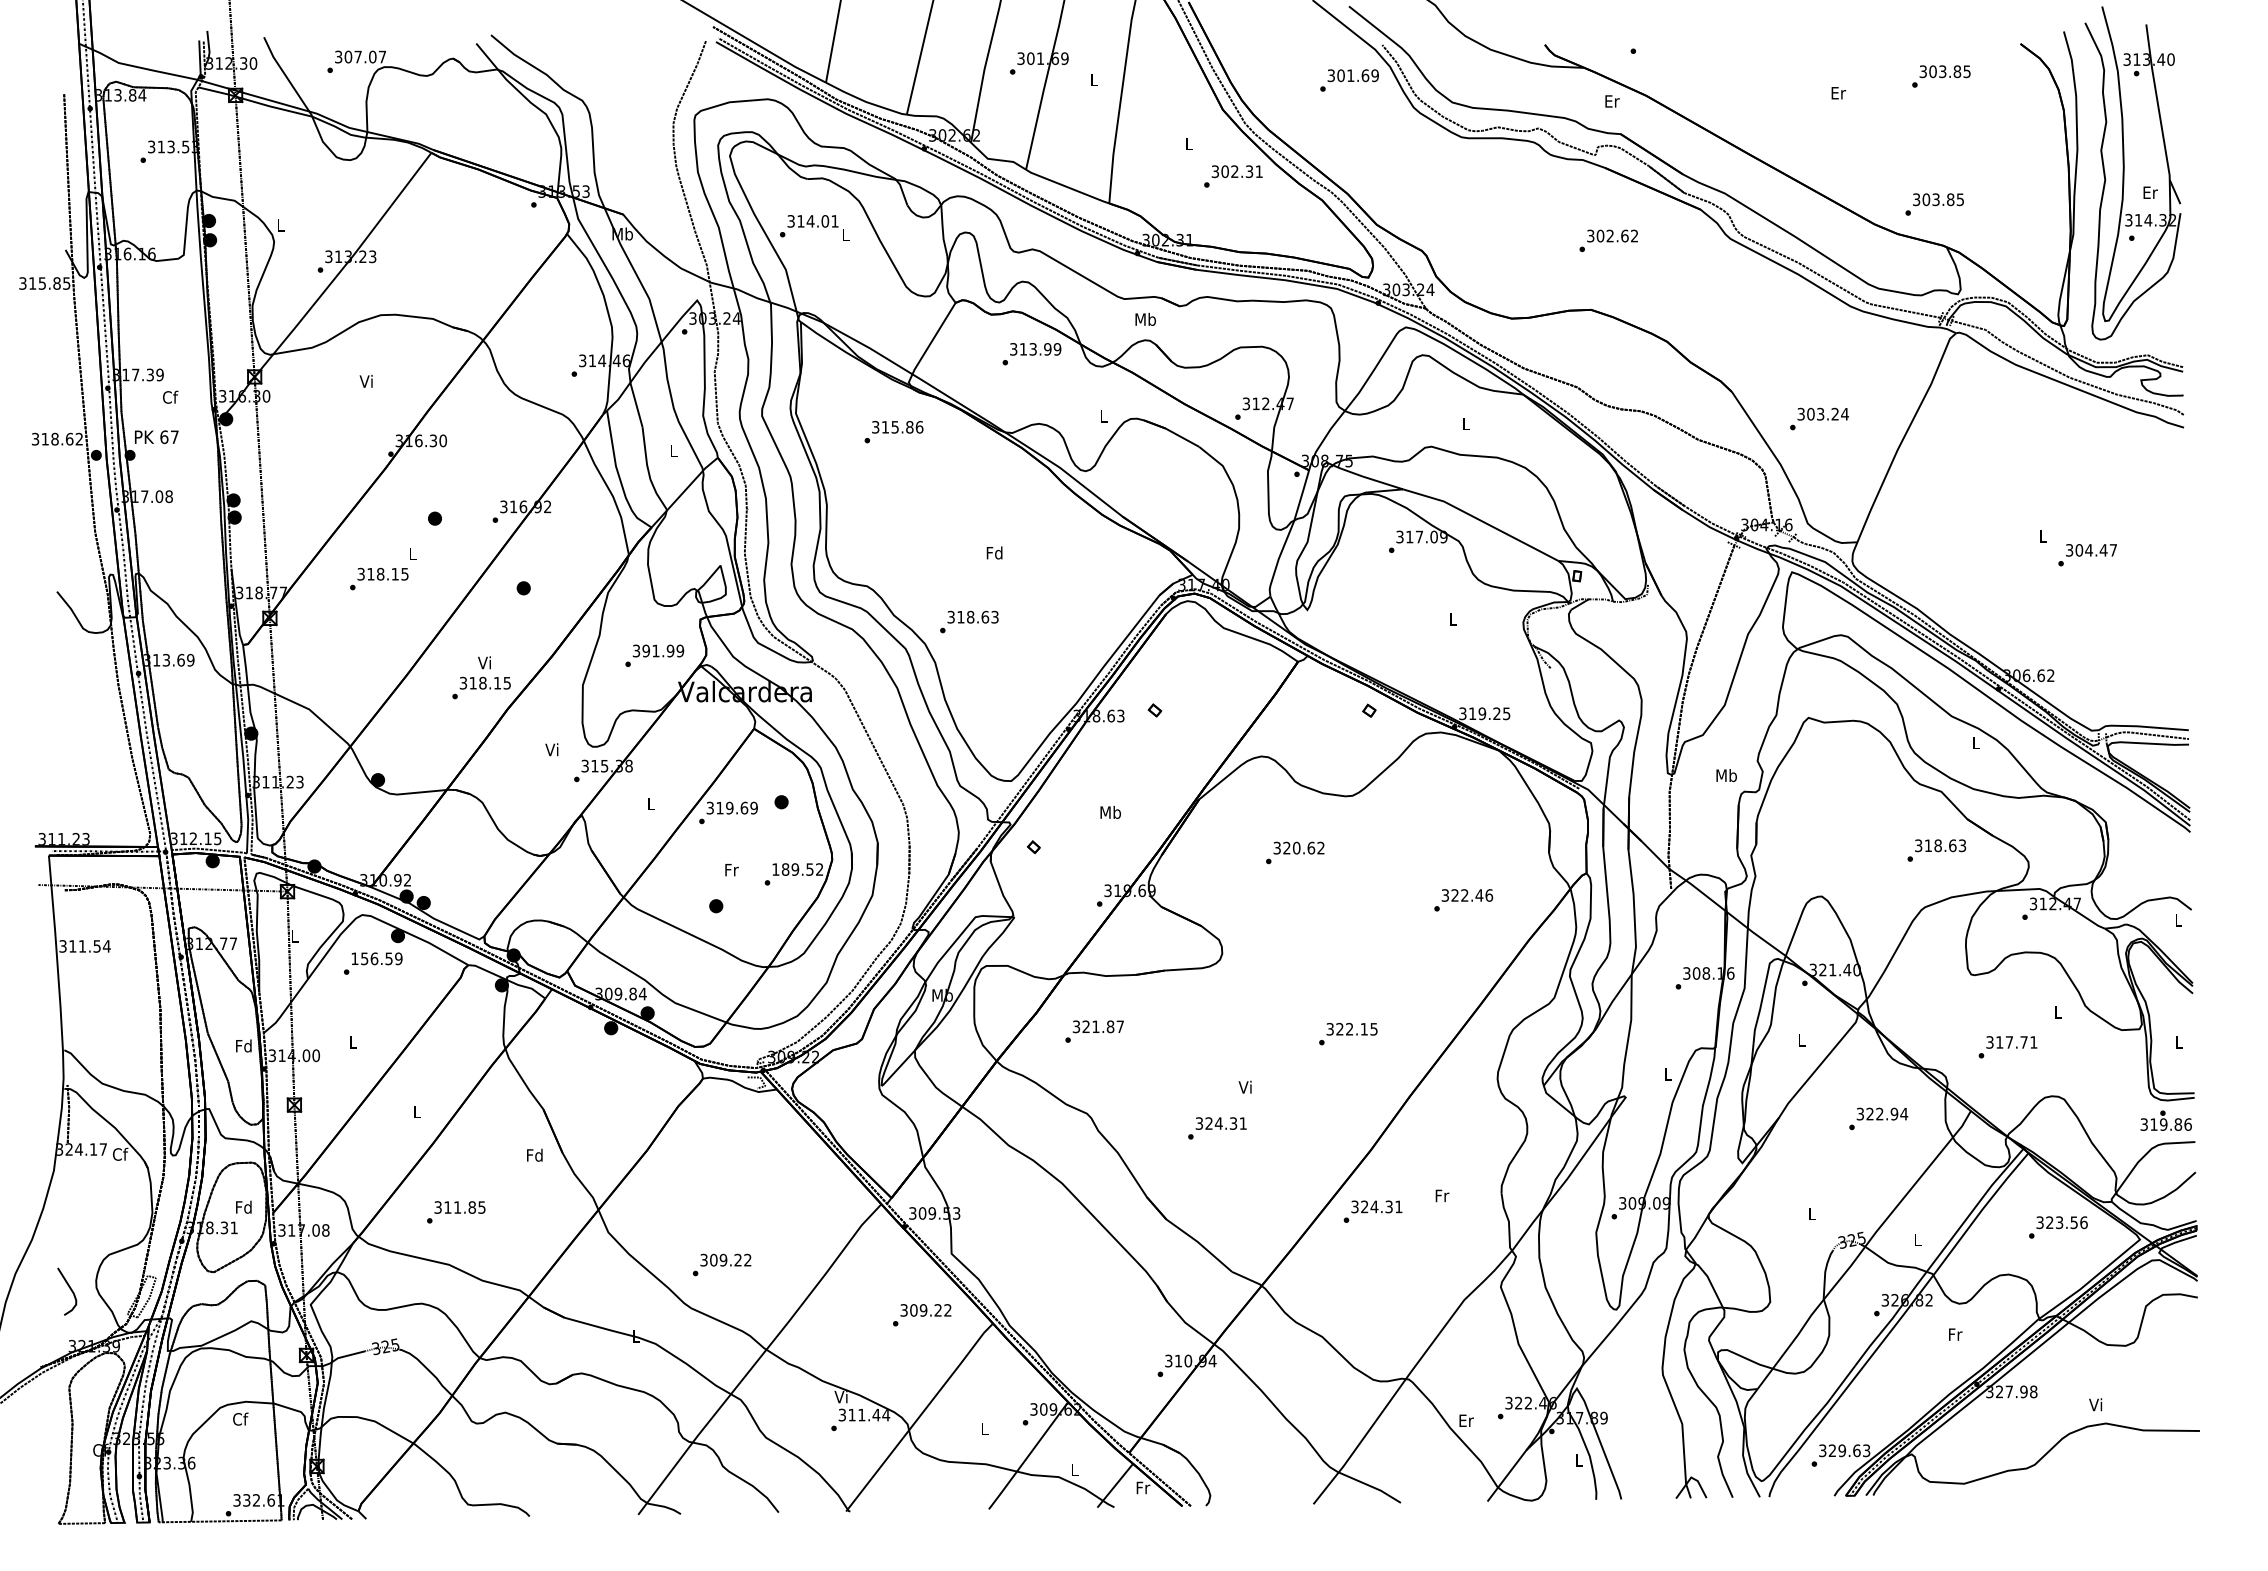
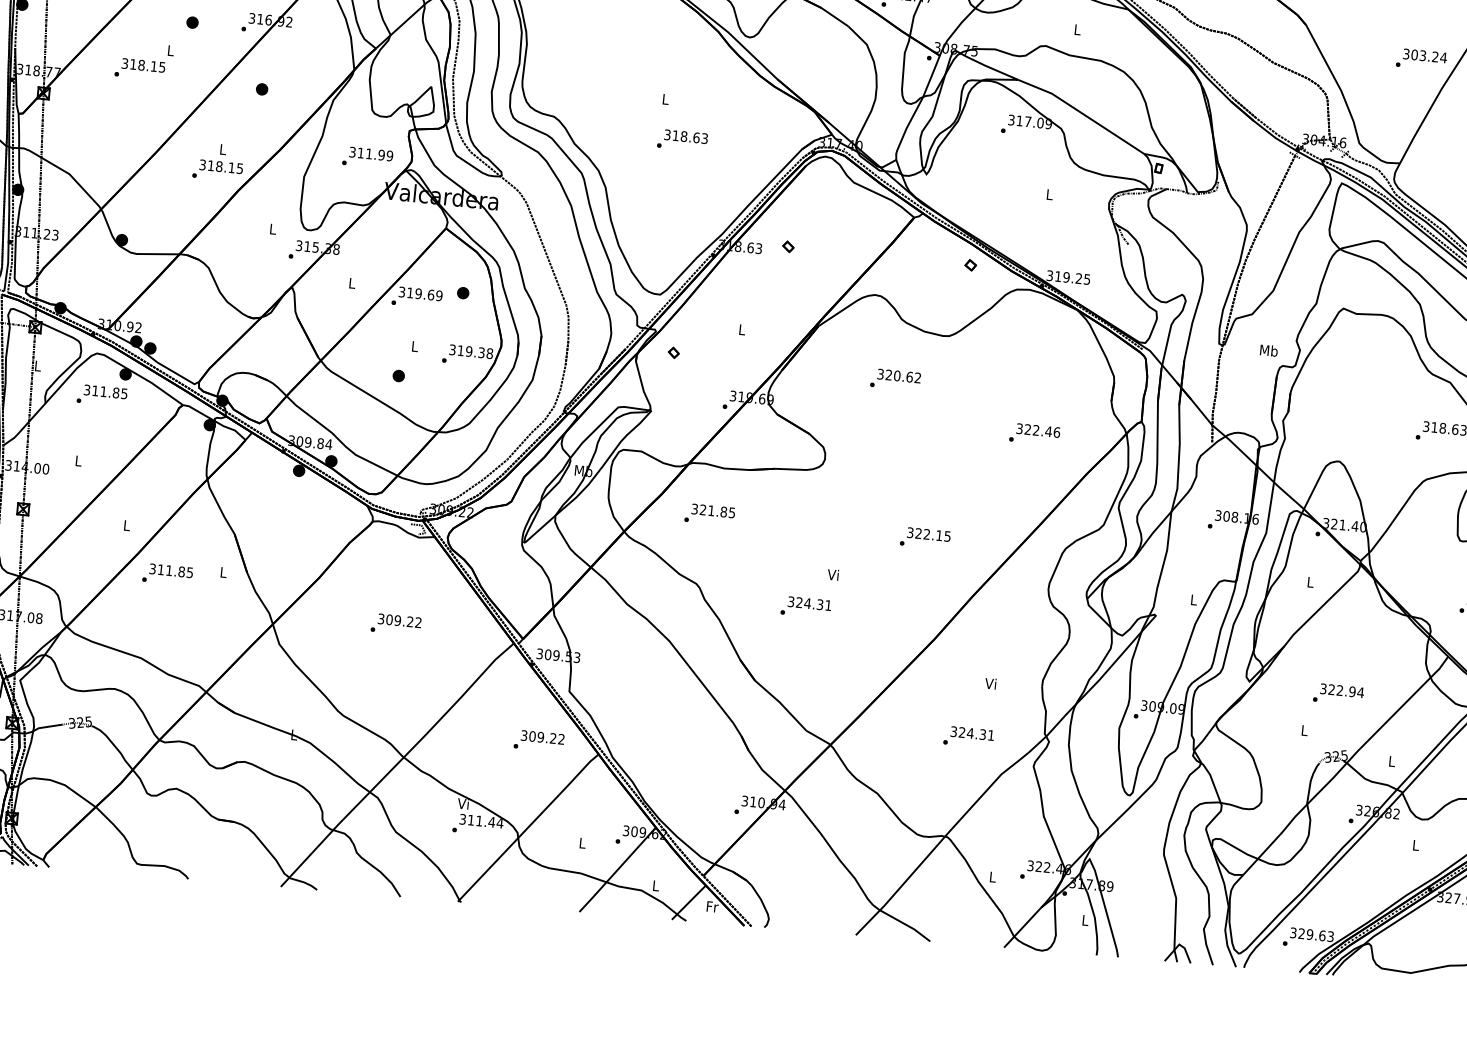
text: (1819, 418) -> (1421, 59), moved
text: (994, 552) -> (665, 98), Fd -> L
text: (969, 621) -> (682, 140), moved
text: (645, 650) -> (360, 152), 391.99 -> 311.99
text: (484, 662) -> (222, 149), Vi -> L
text: (551, 749) -> (272, 228), Vi -> L
text: (1110, 811) -> (742, 328), Mb -> L
text: (797, 869) -> (470, 351), 189.52 -> 319.38
text: (731, 870) -> (414, 346), Fr -> L
text: (376, 958) -> (105, 391), 156.59 -> 311.85
text: (1119, 1026) -> (731, 512), 321.87 -> 321.85
text: (1878, 1118) -> (1338, 694), moved
text: (534, 1154) -> (223, 571), Fd -> L
text: (1441, 1195) -> (990, 683), Fr -> Vi
text: (1372, 1211) -> (968, 737), moved
text: (456, 1212) -> (167, 574), moved
text: (721, 1264) -> (395, 624), moved
text: (1955, 1334) -> (1416, 845), Fr -> L
text: (1466, 1420) -> (993, 876), Er -> L

